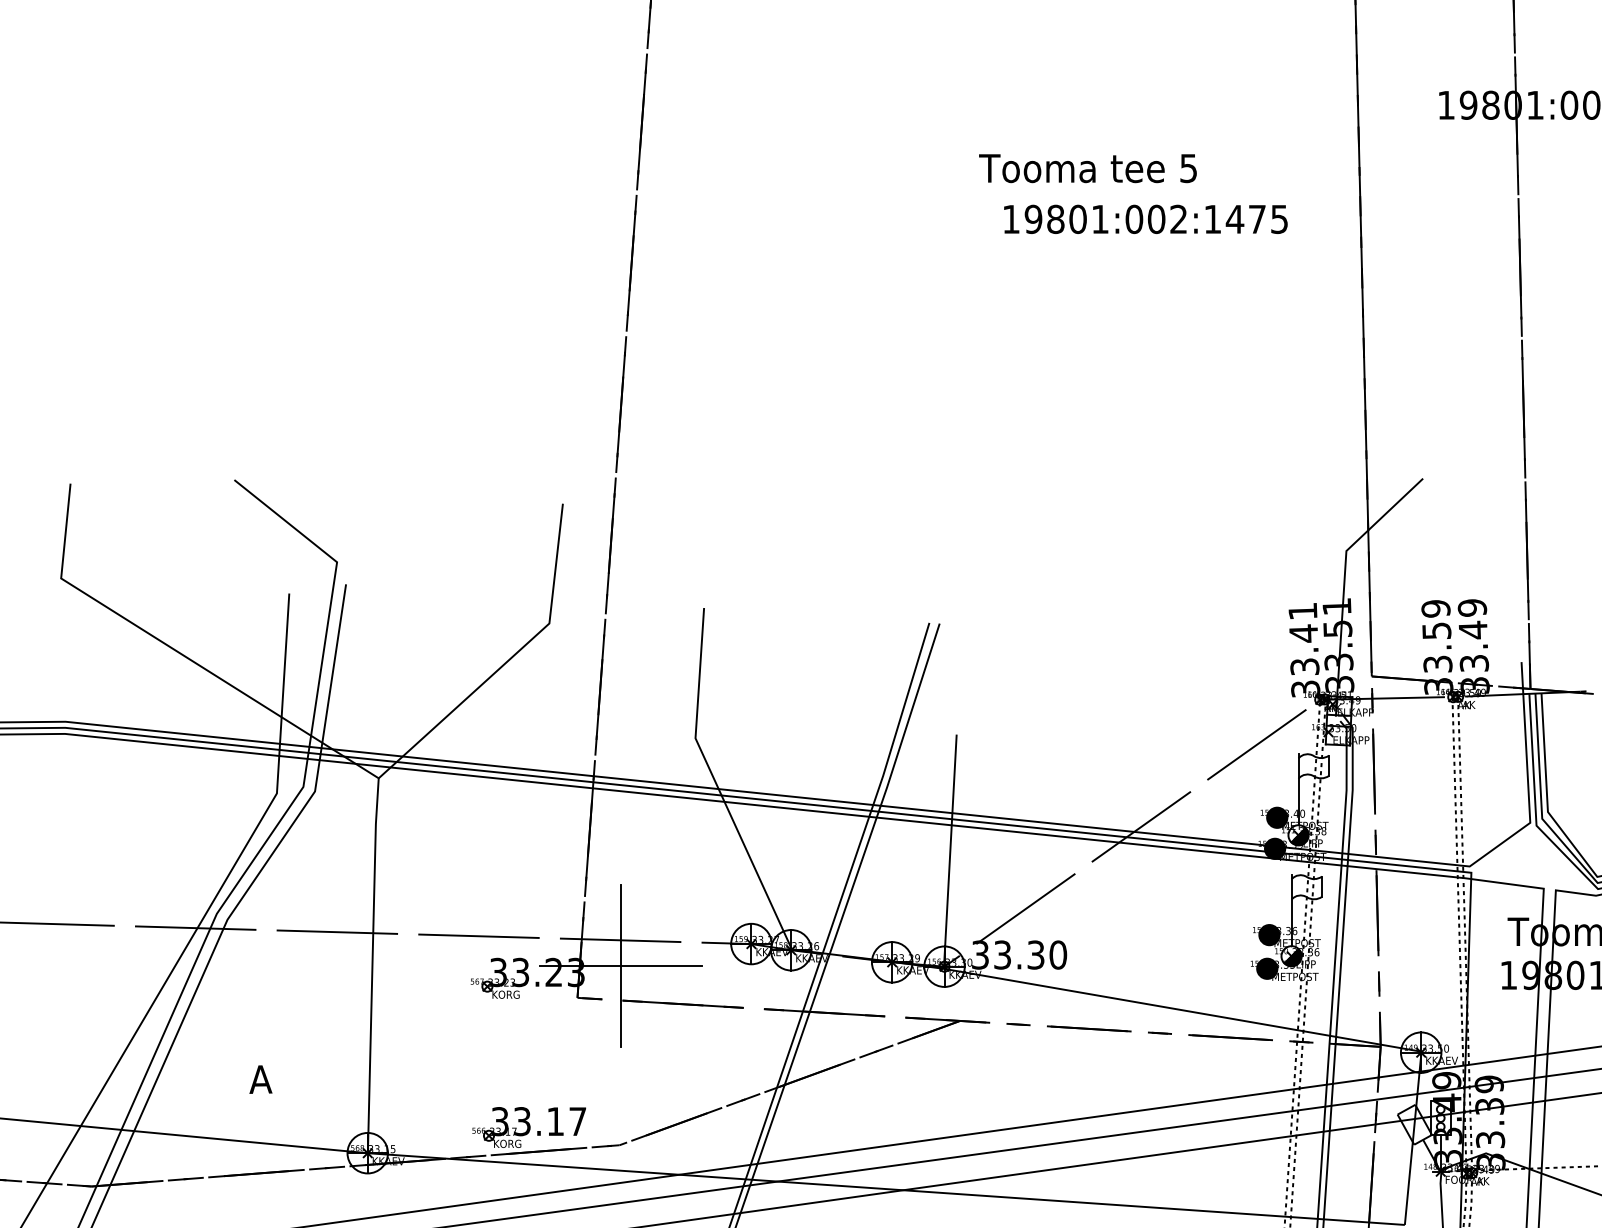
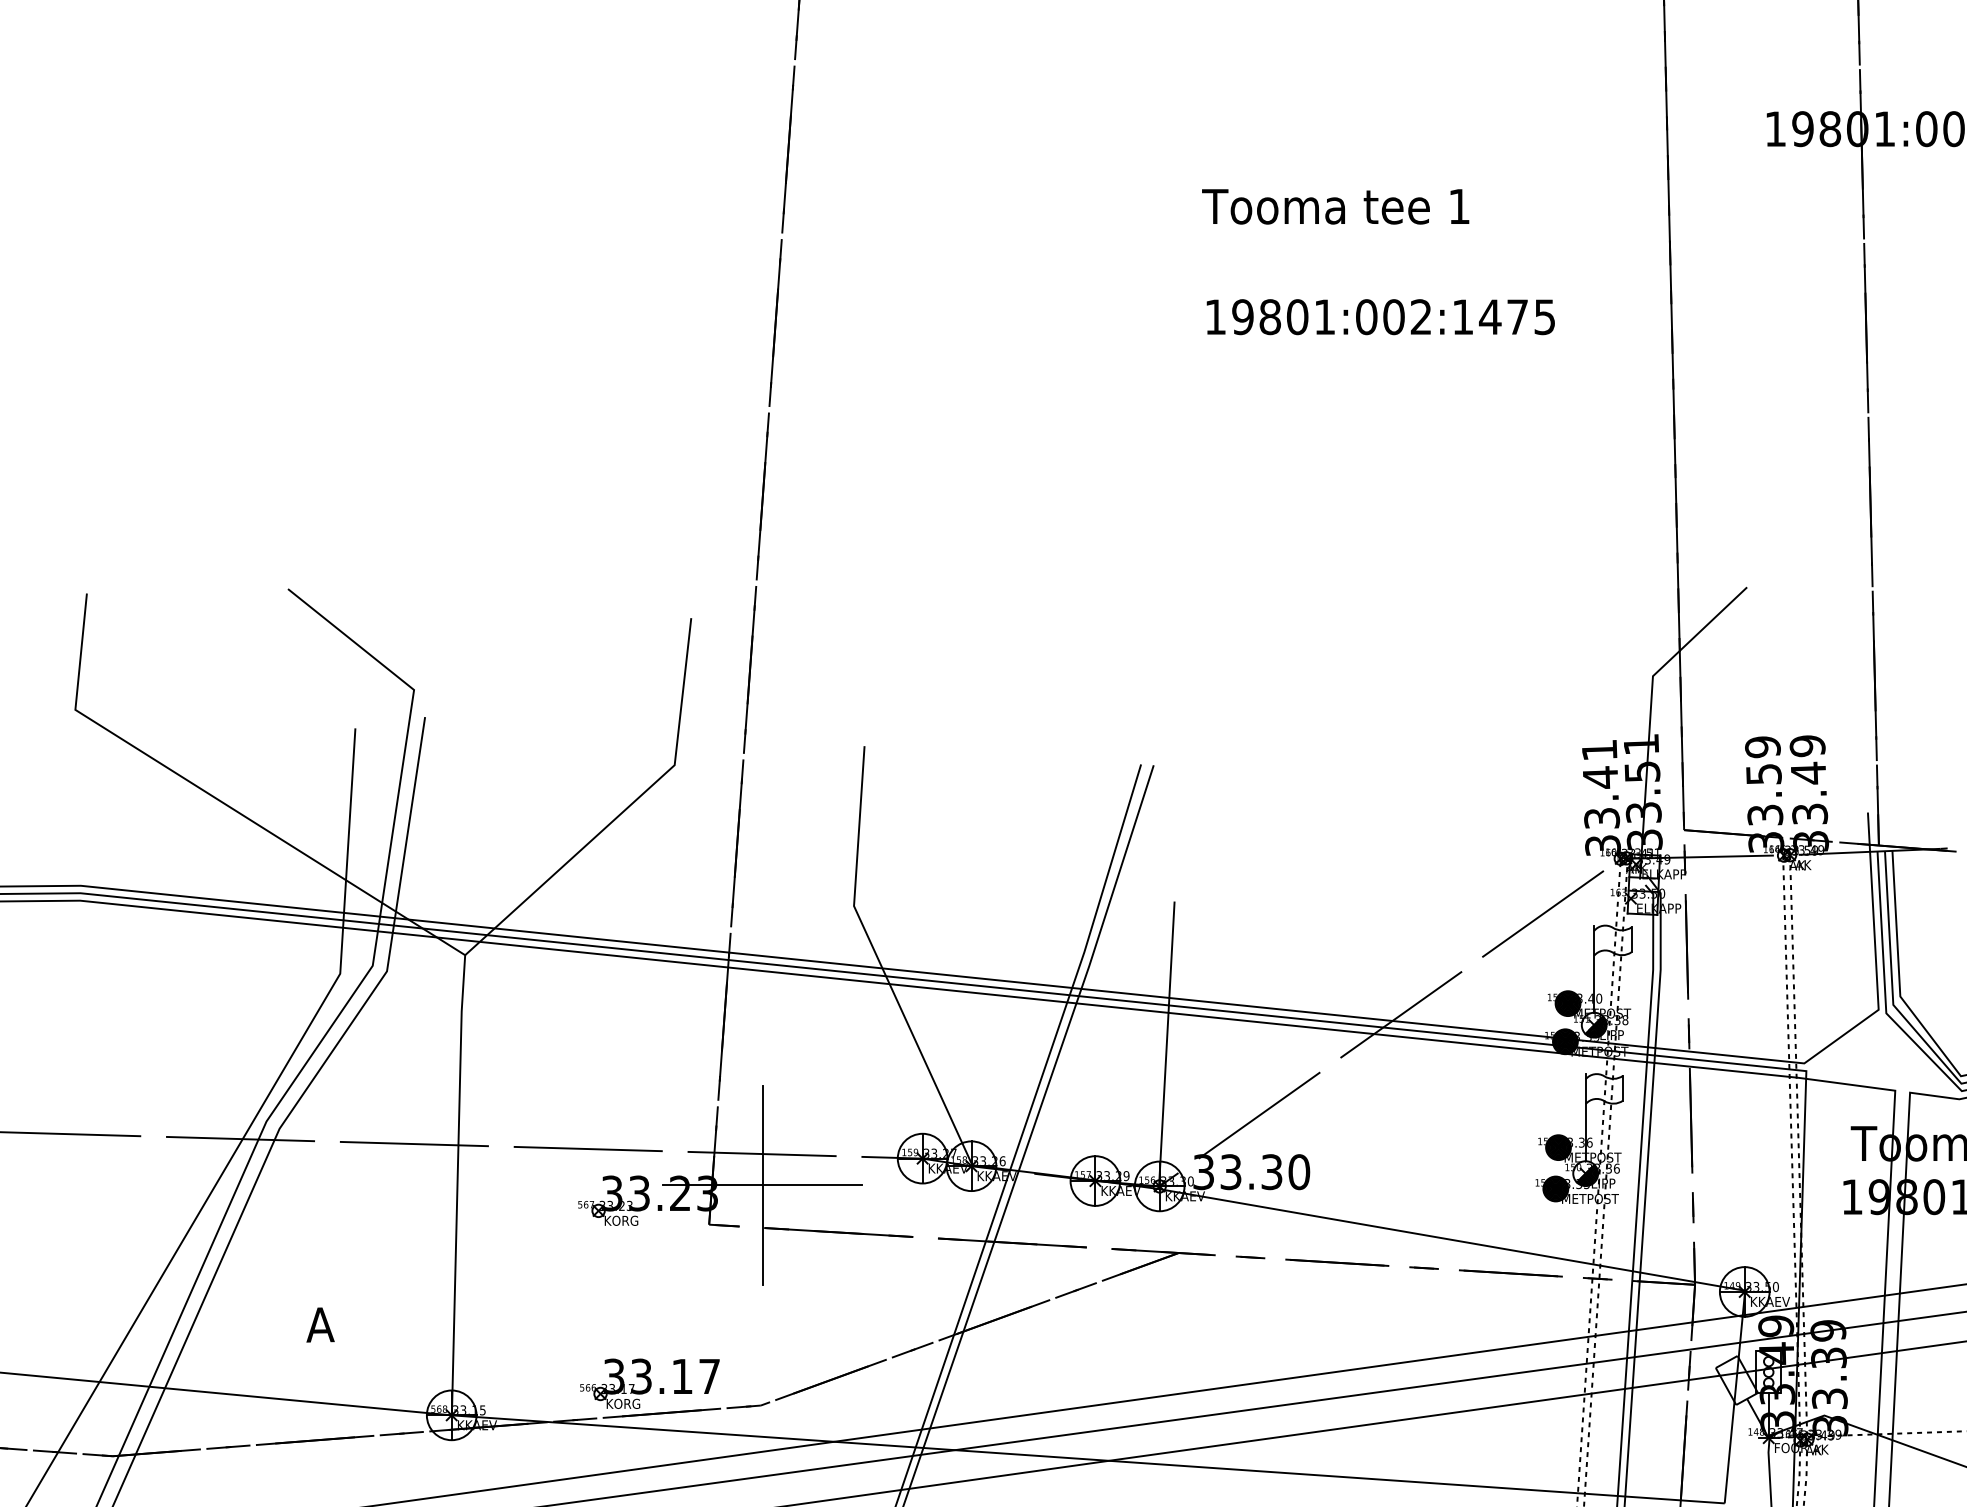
text: (1188, 168) -> (1459, 206), 5 -> 1
text: (1145, 219) -> (1380, 317), moved

